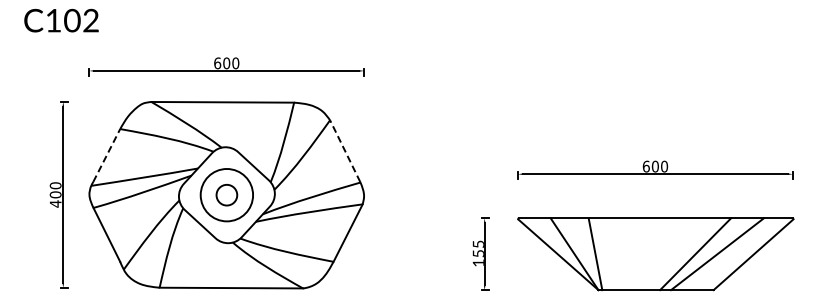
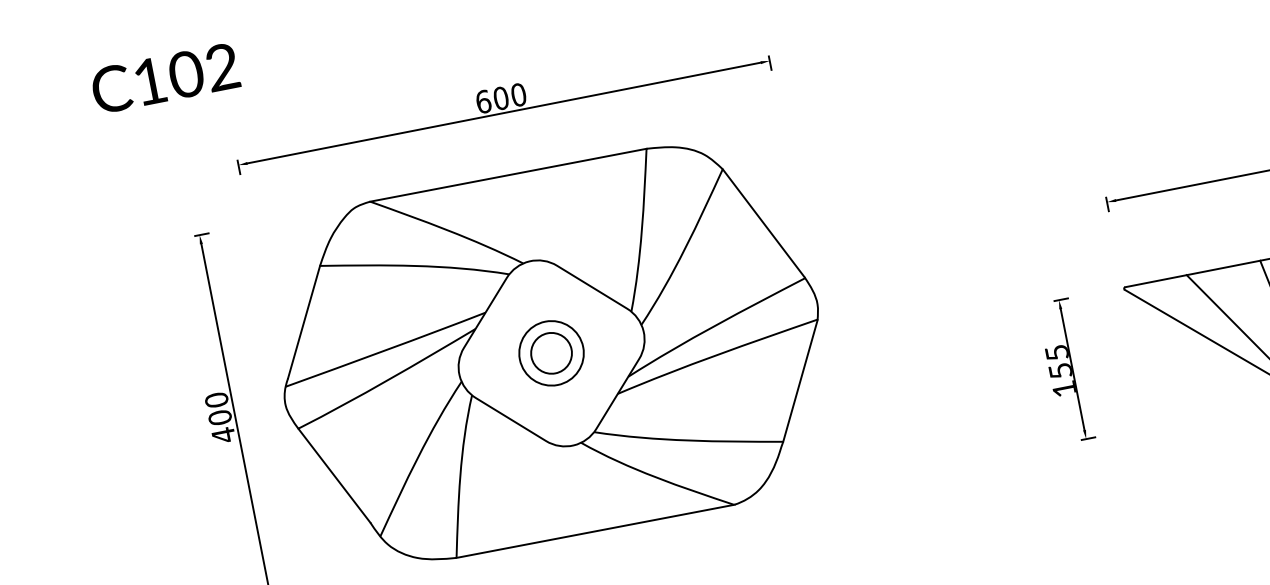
line: (344, 150) -> (762, 222), dashed -> solid
line: (106, 155) -> (303, 322), dashed -> solid
circle: (226, 194) -> (550, 352), size x0.62

